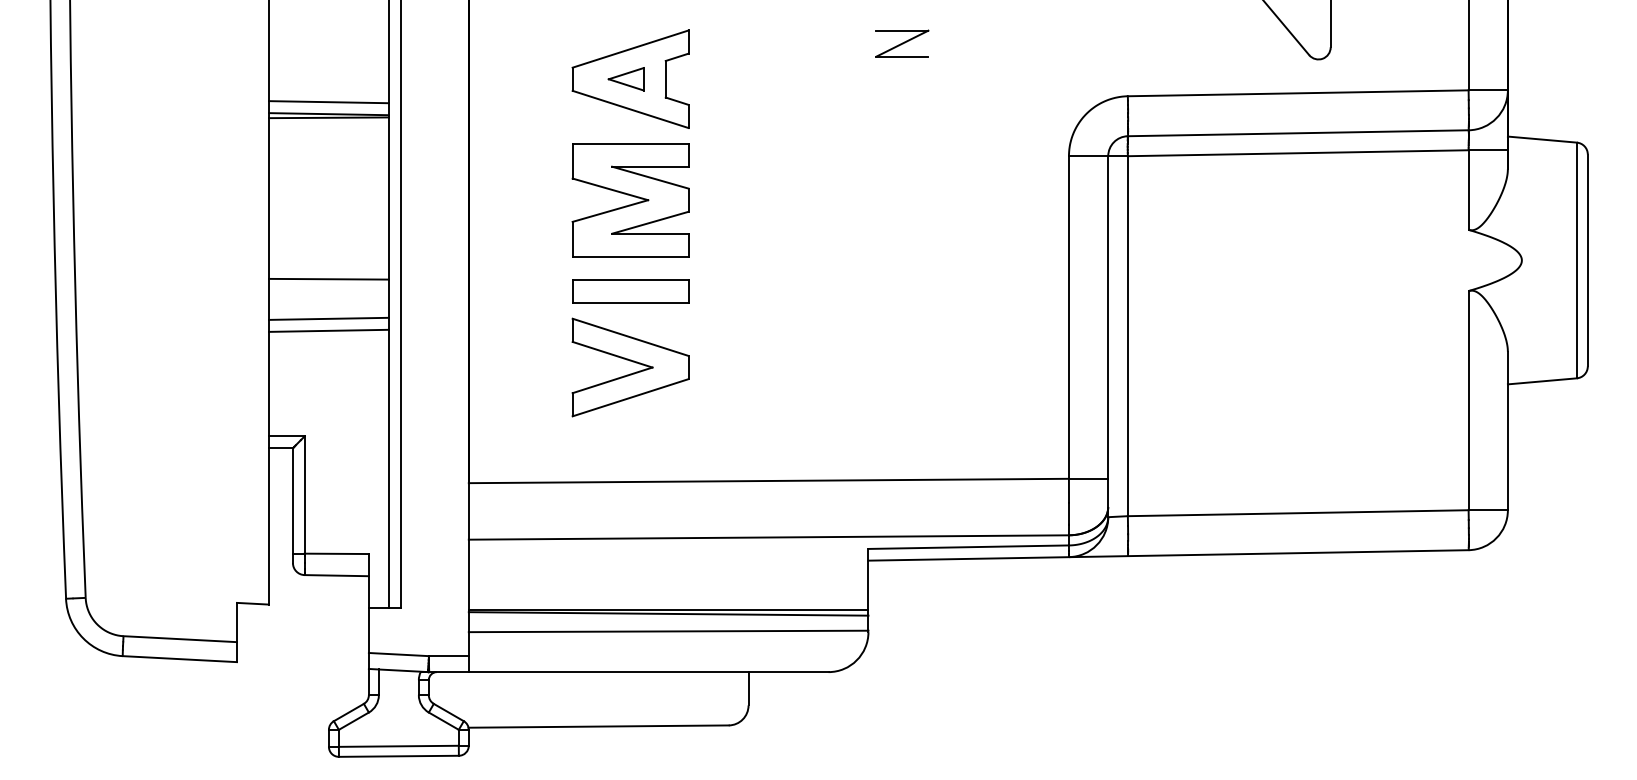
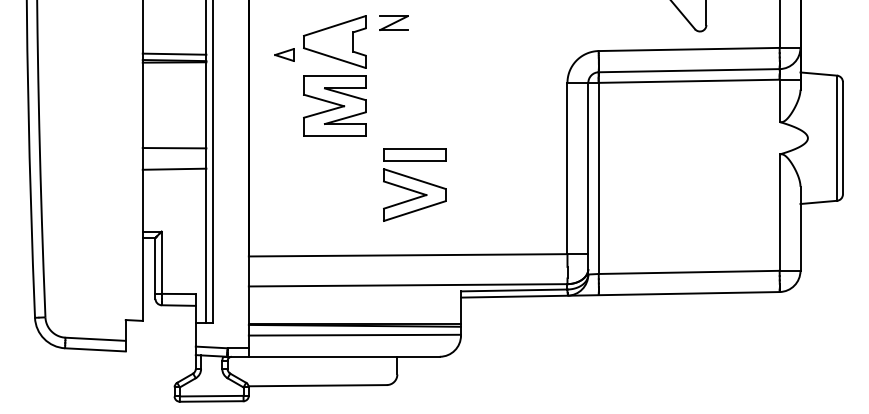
part: (901, 42) -> (393, 22), moved
part: (626, 78) -> (284, 54), moved
line: (328, 330) -> (174, 175), removed
part: (630, 347) -> (414, 184), moved

